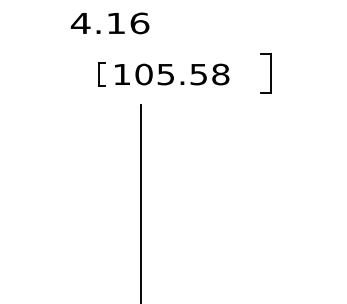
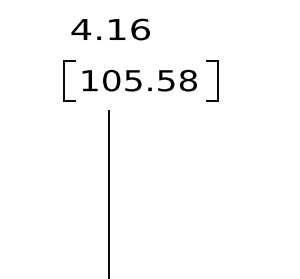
text: (109, 23) -> (110, 29), moved
part: (265, 73) -> (212, 80), moved
part: (101, 74) -> (69, 80), size x1.67

